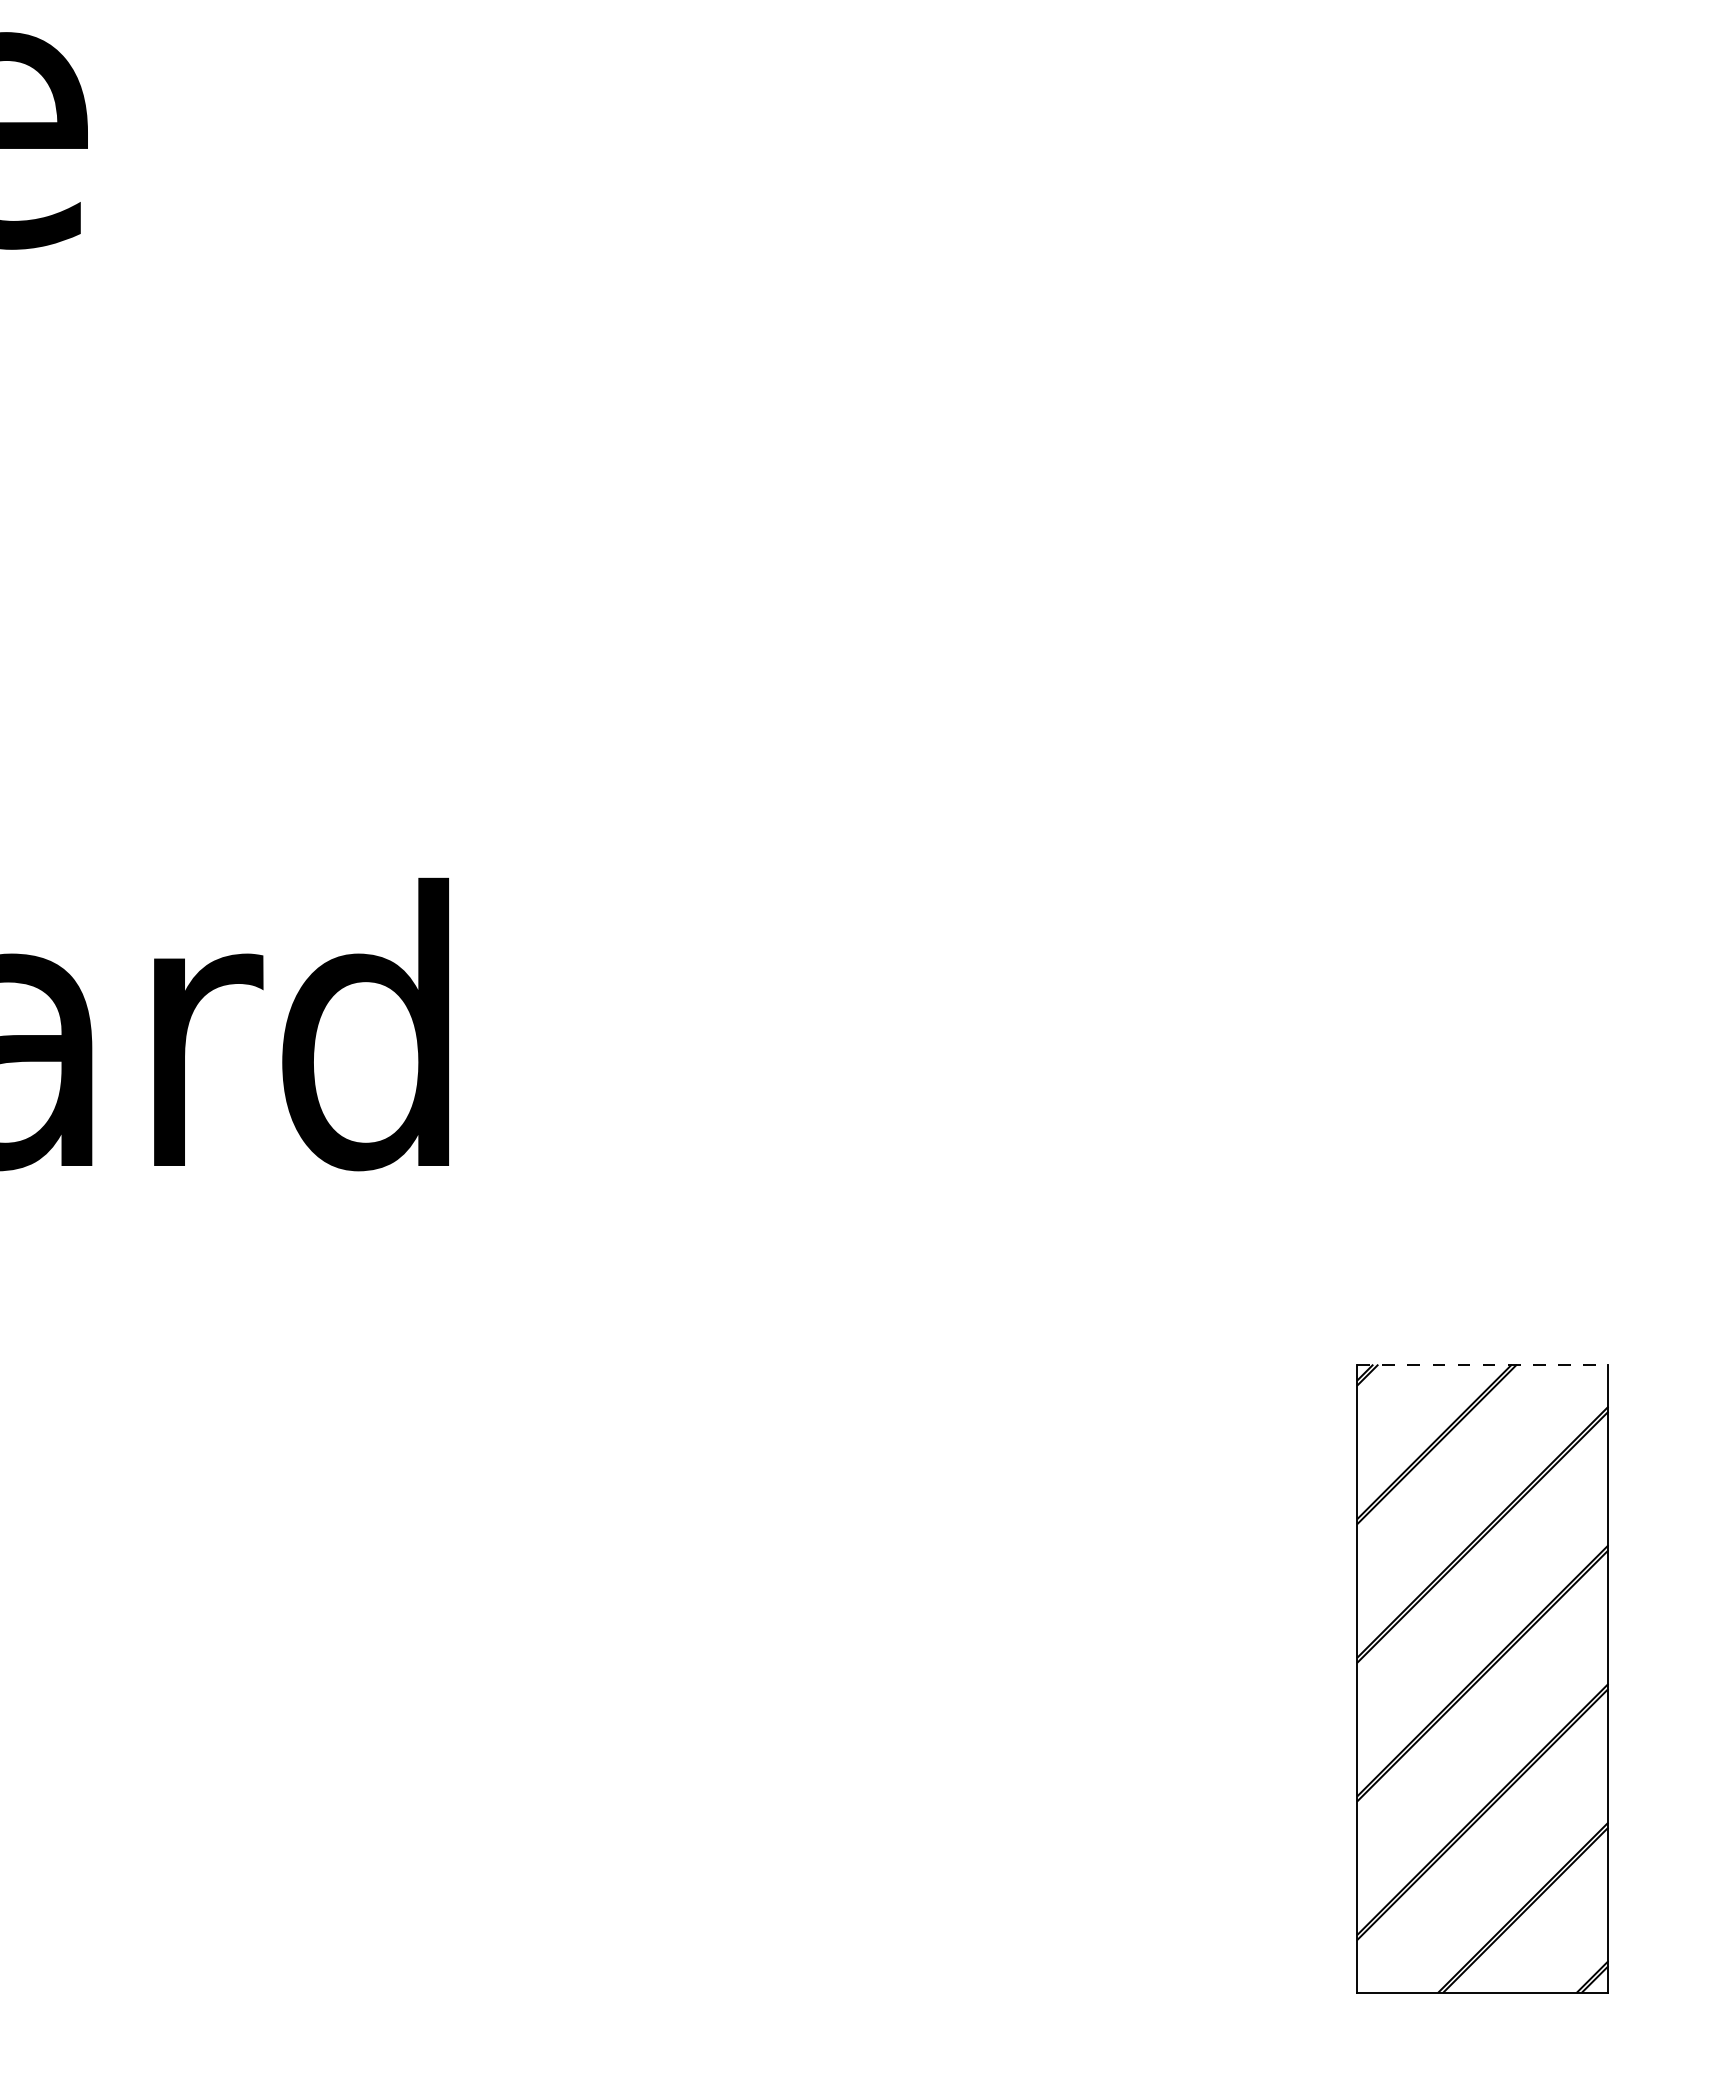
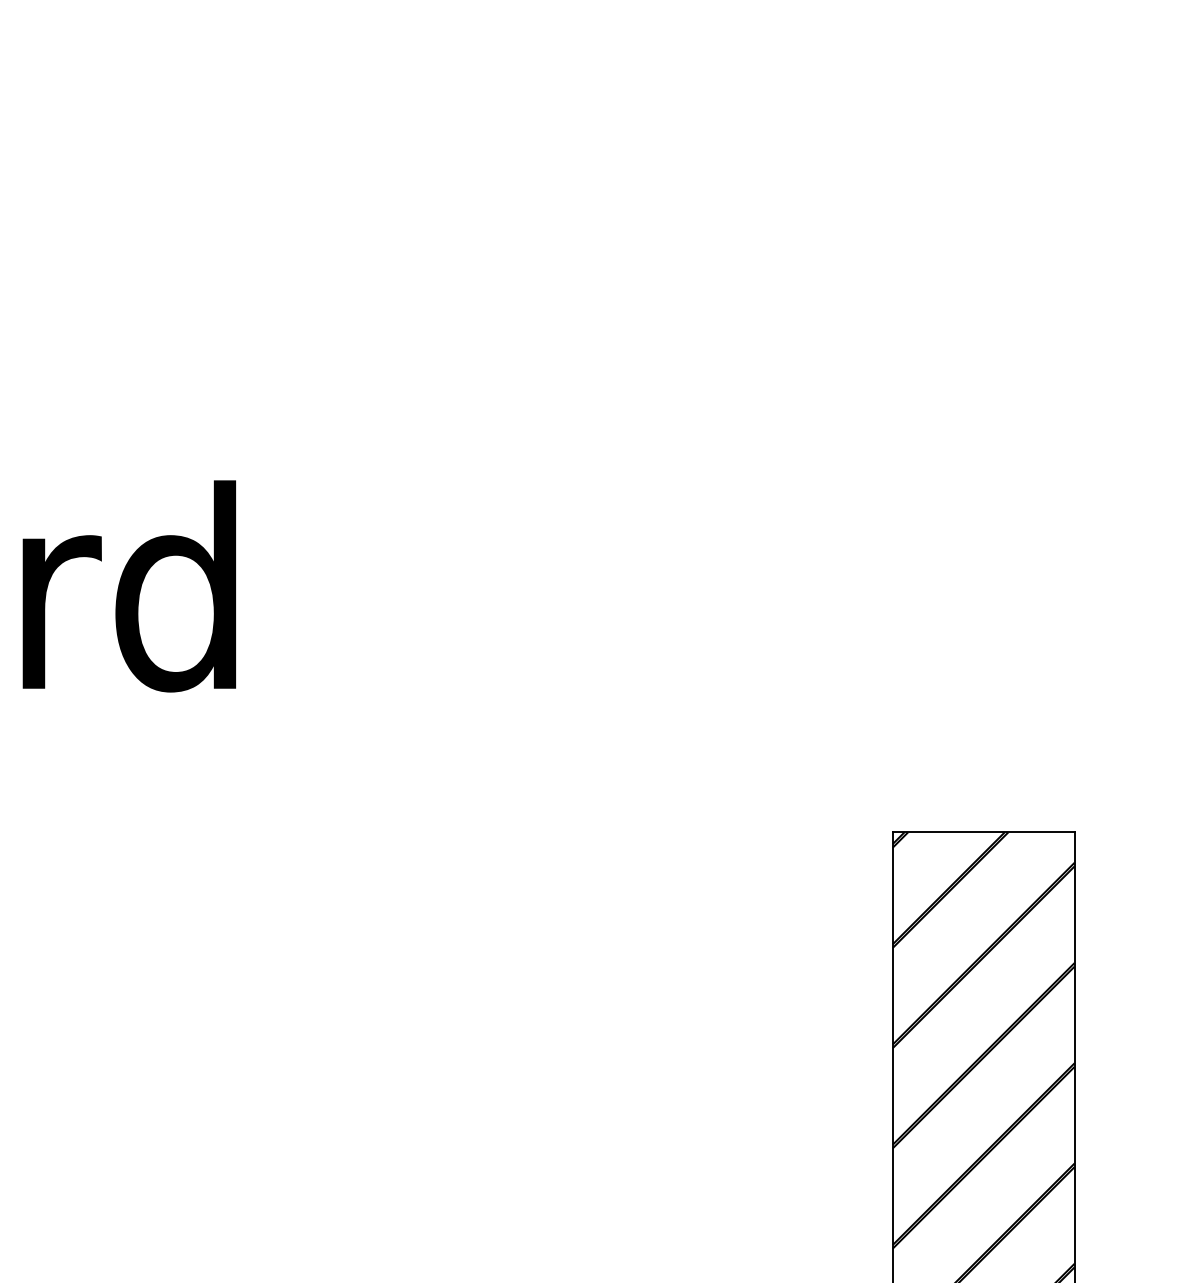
line: (1482, 1364) -> (983, 832), dashed -> solid

